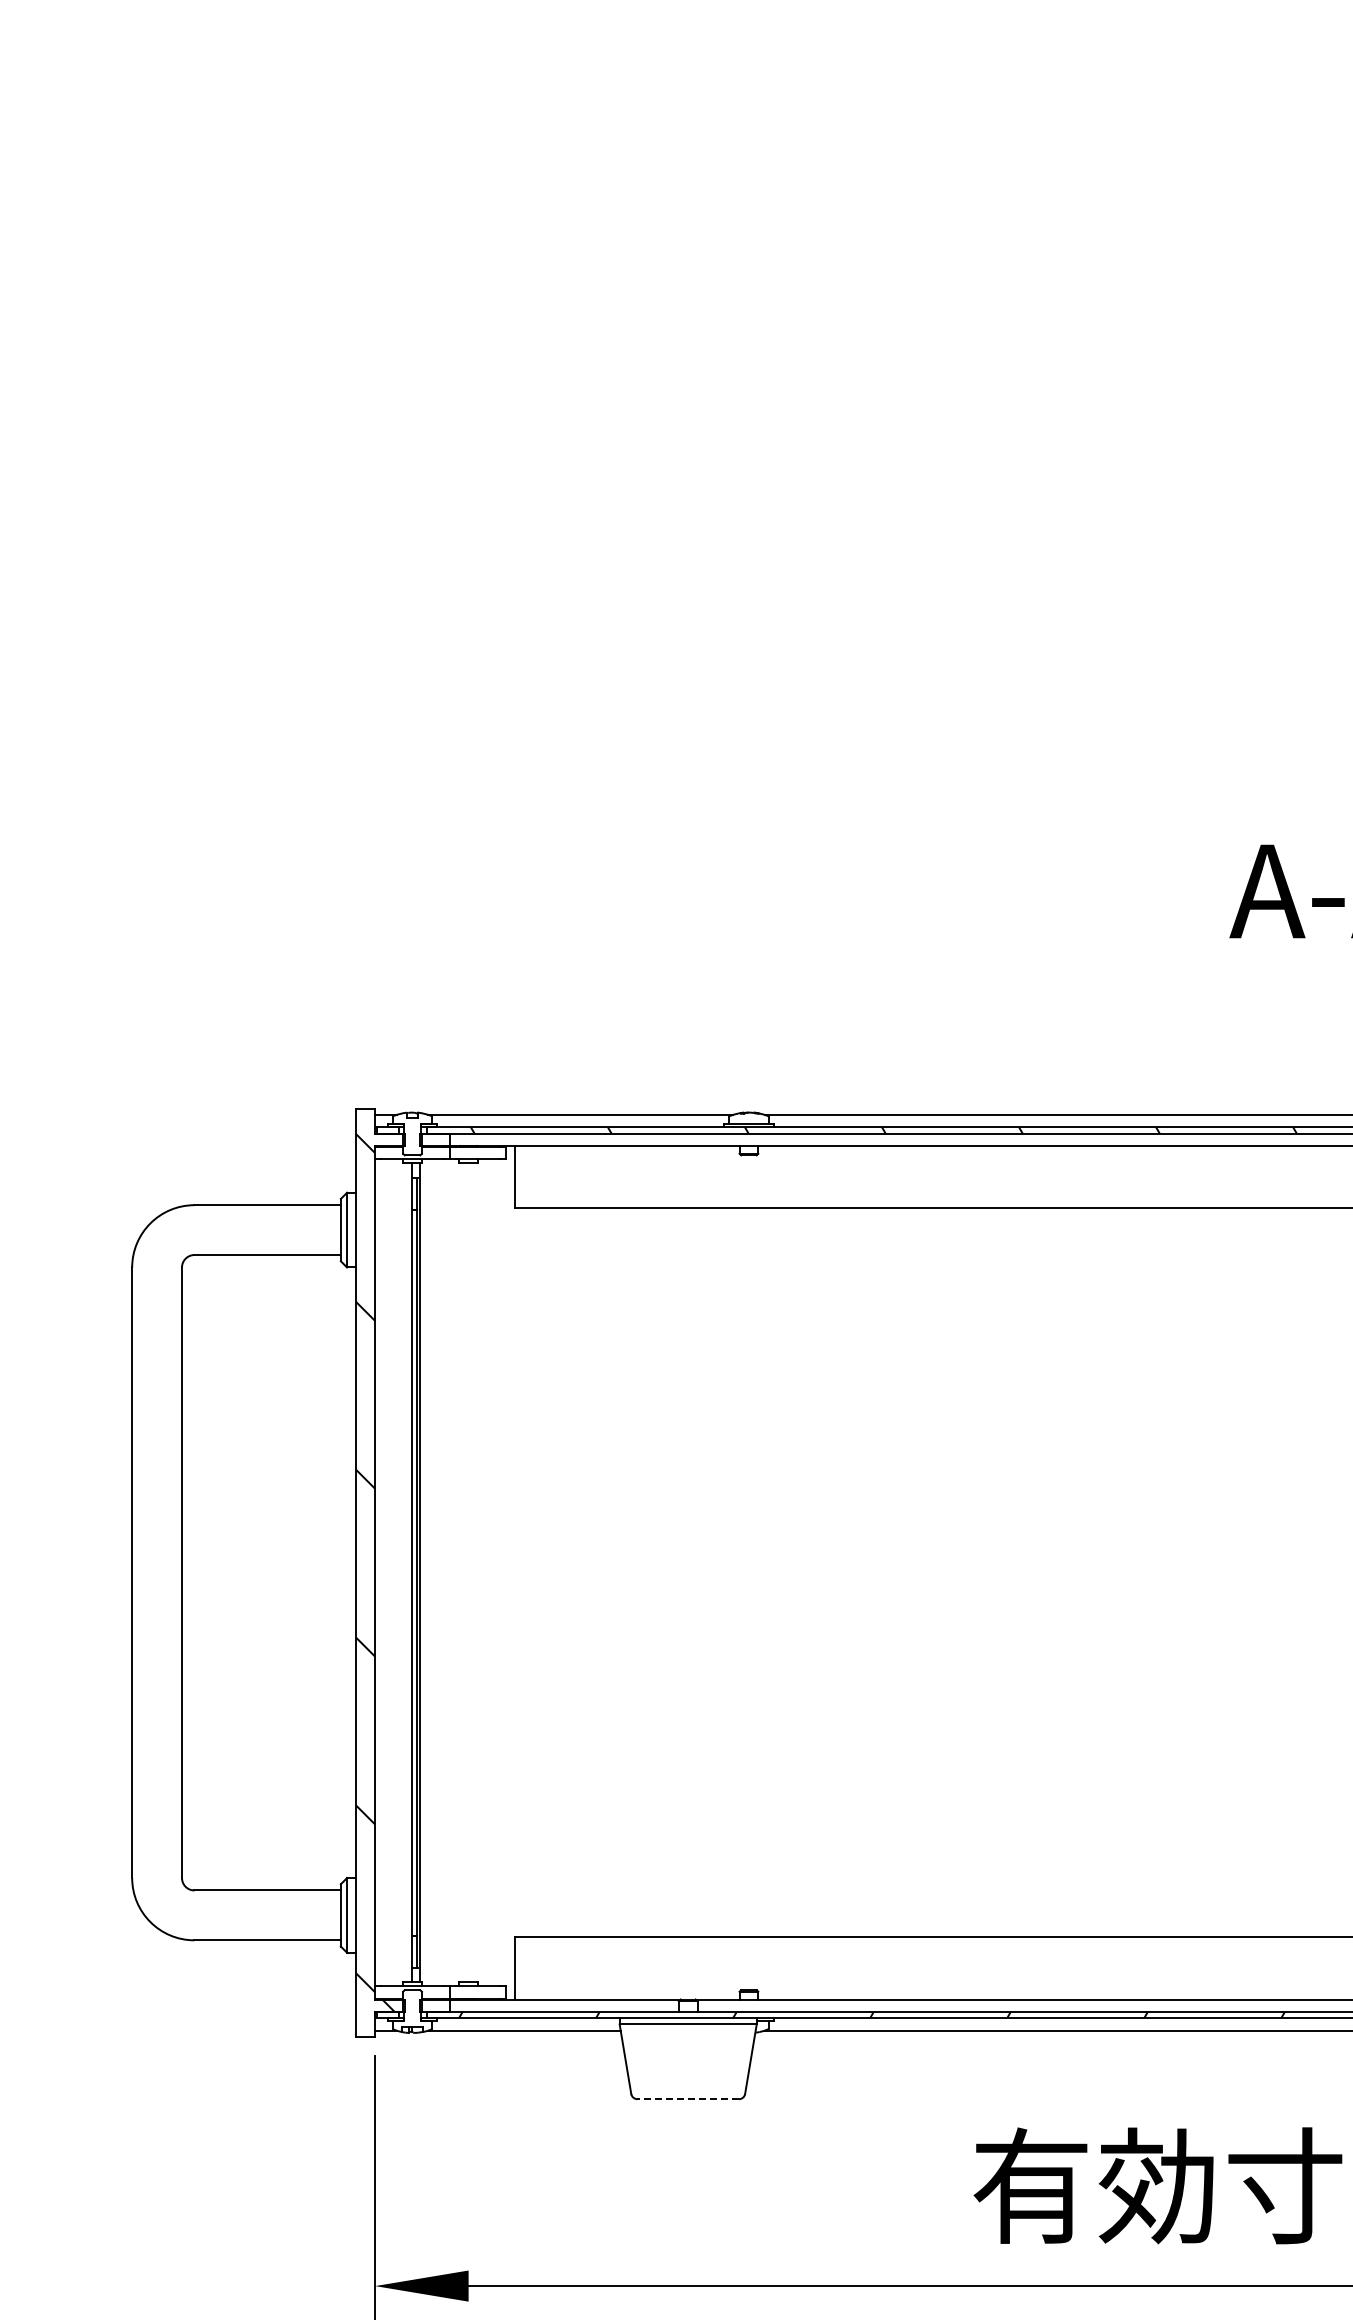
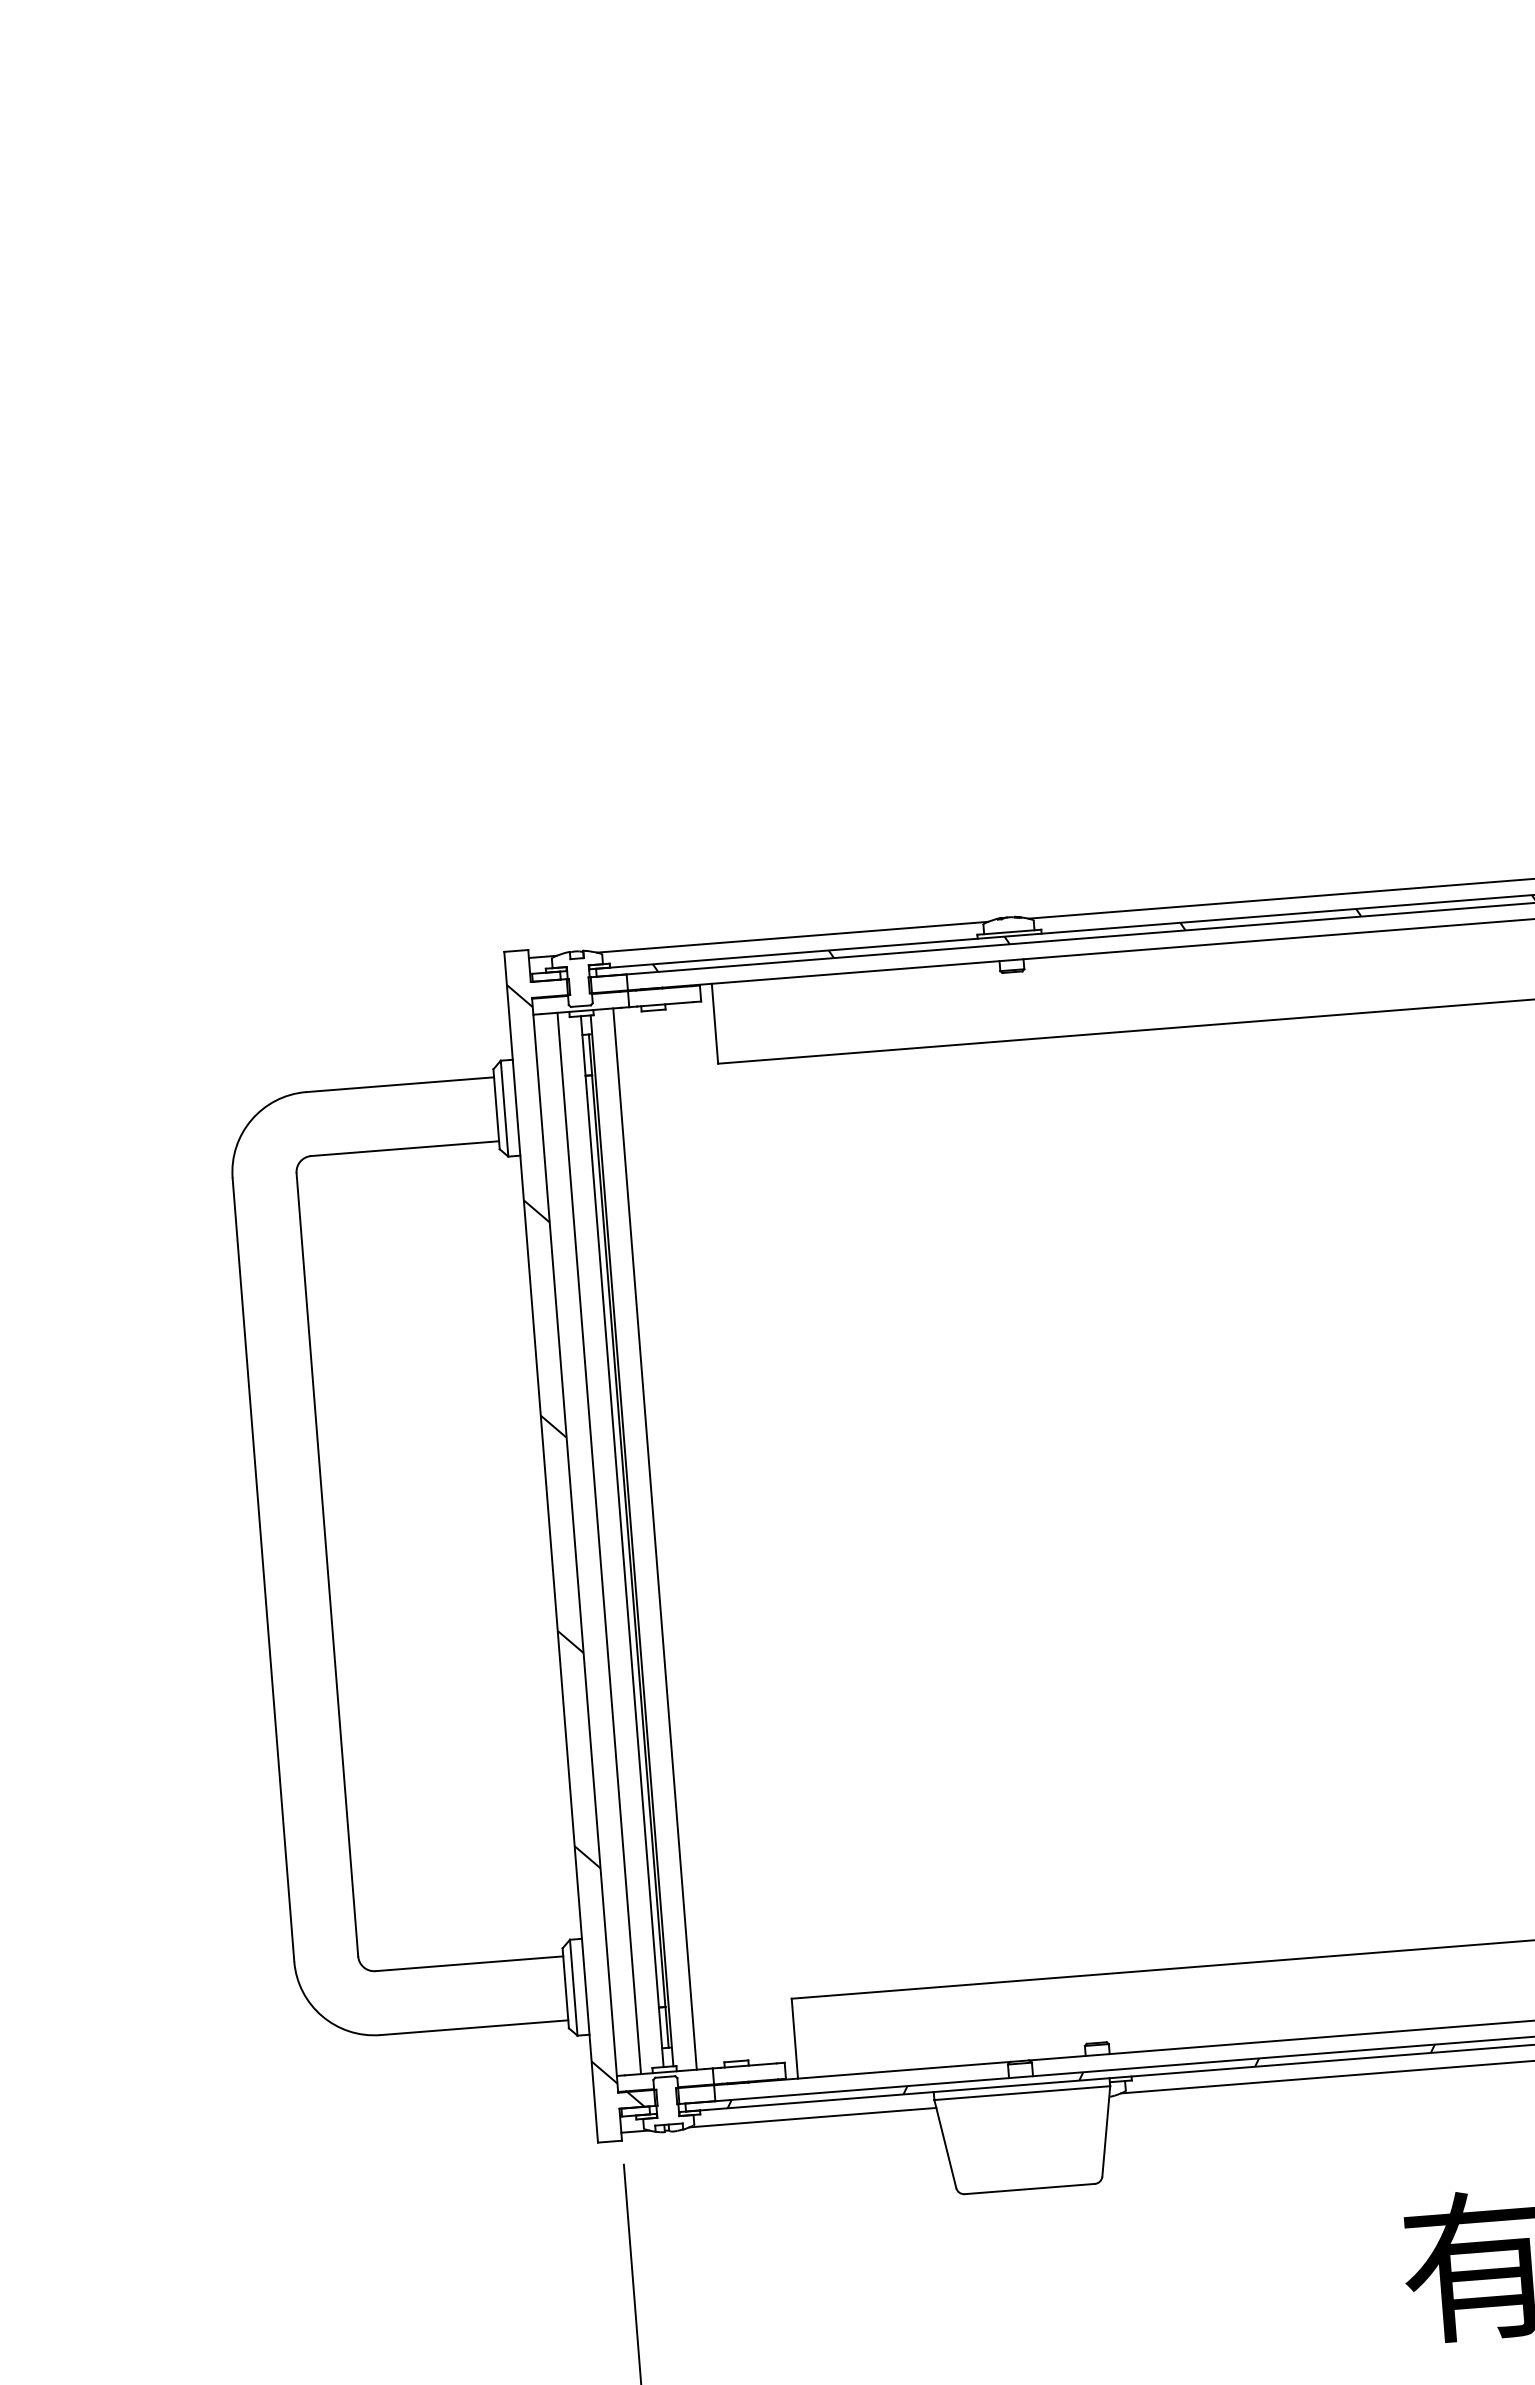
line: (393, 1572) -> (598, 1543), added
line: (437, 1572) -> (655, 1538), added
line: (688, 2099) -> (1030, 2189), dashed -> solid

